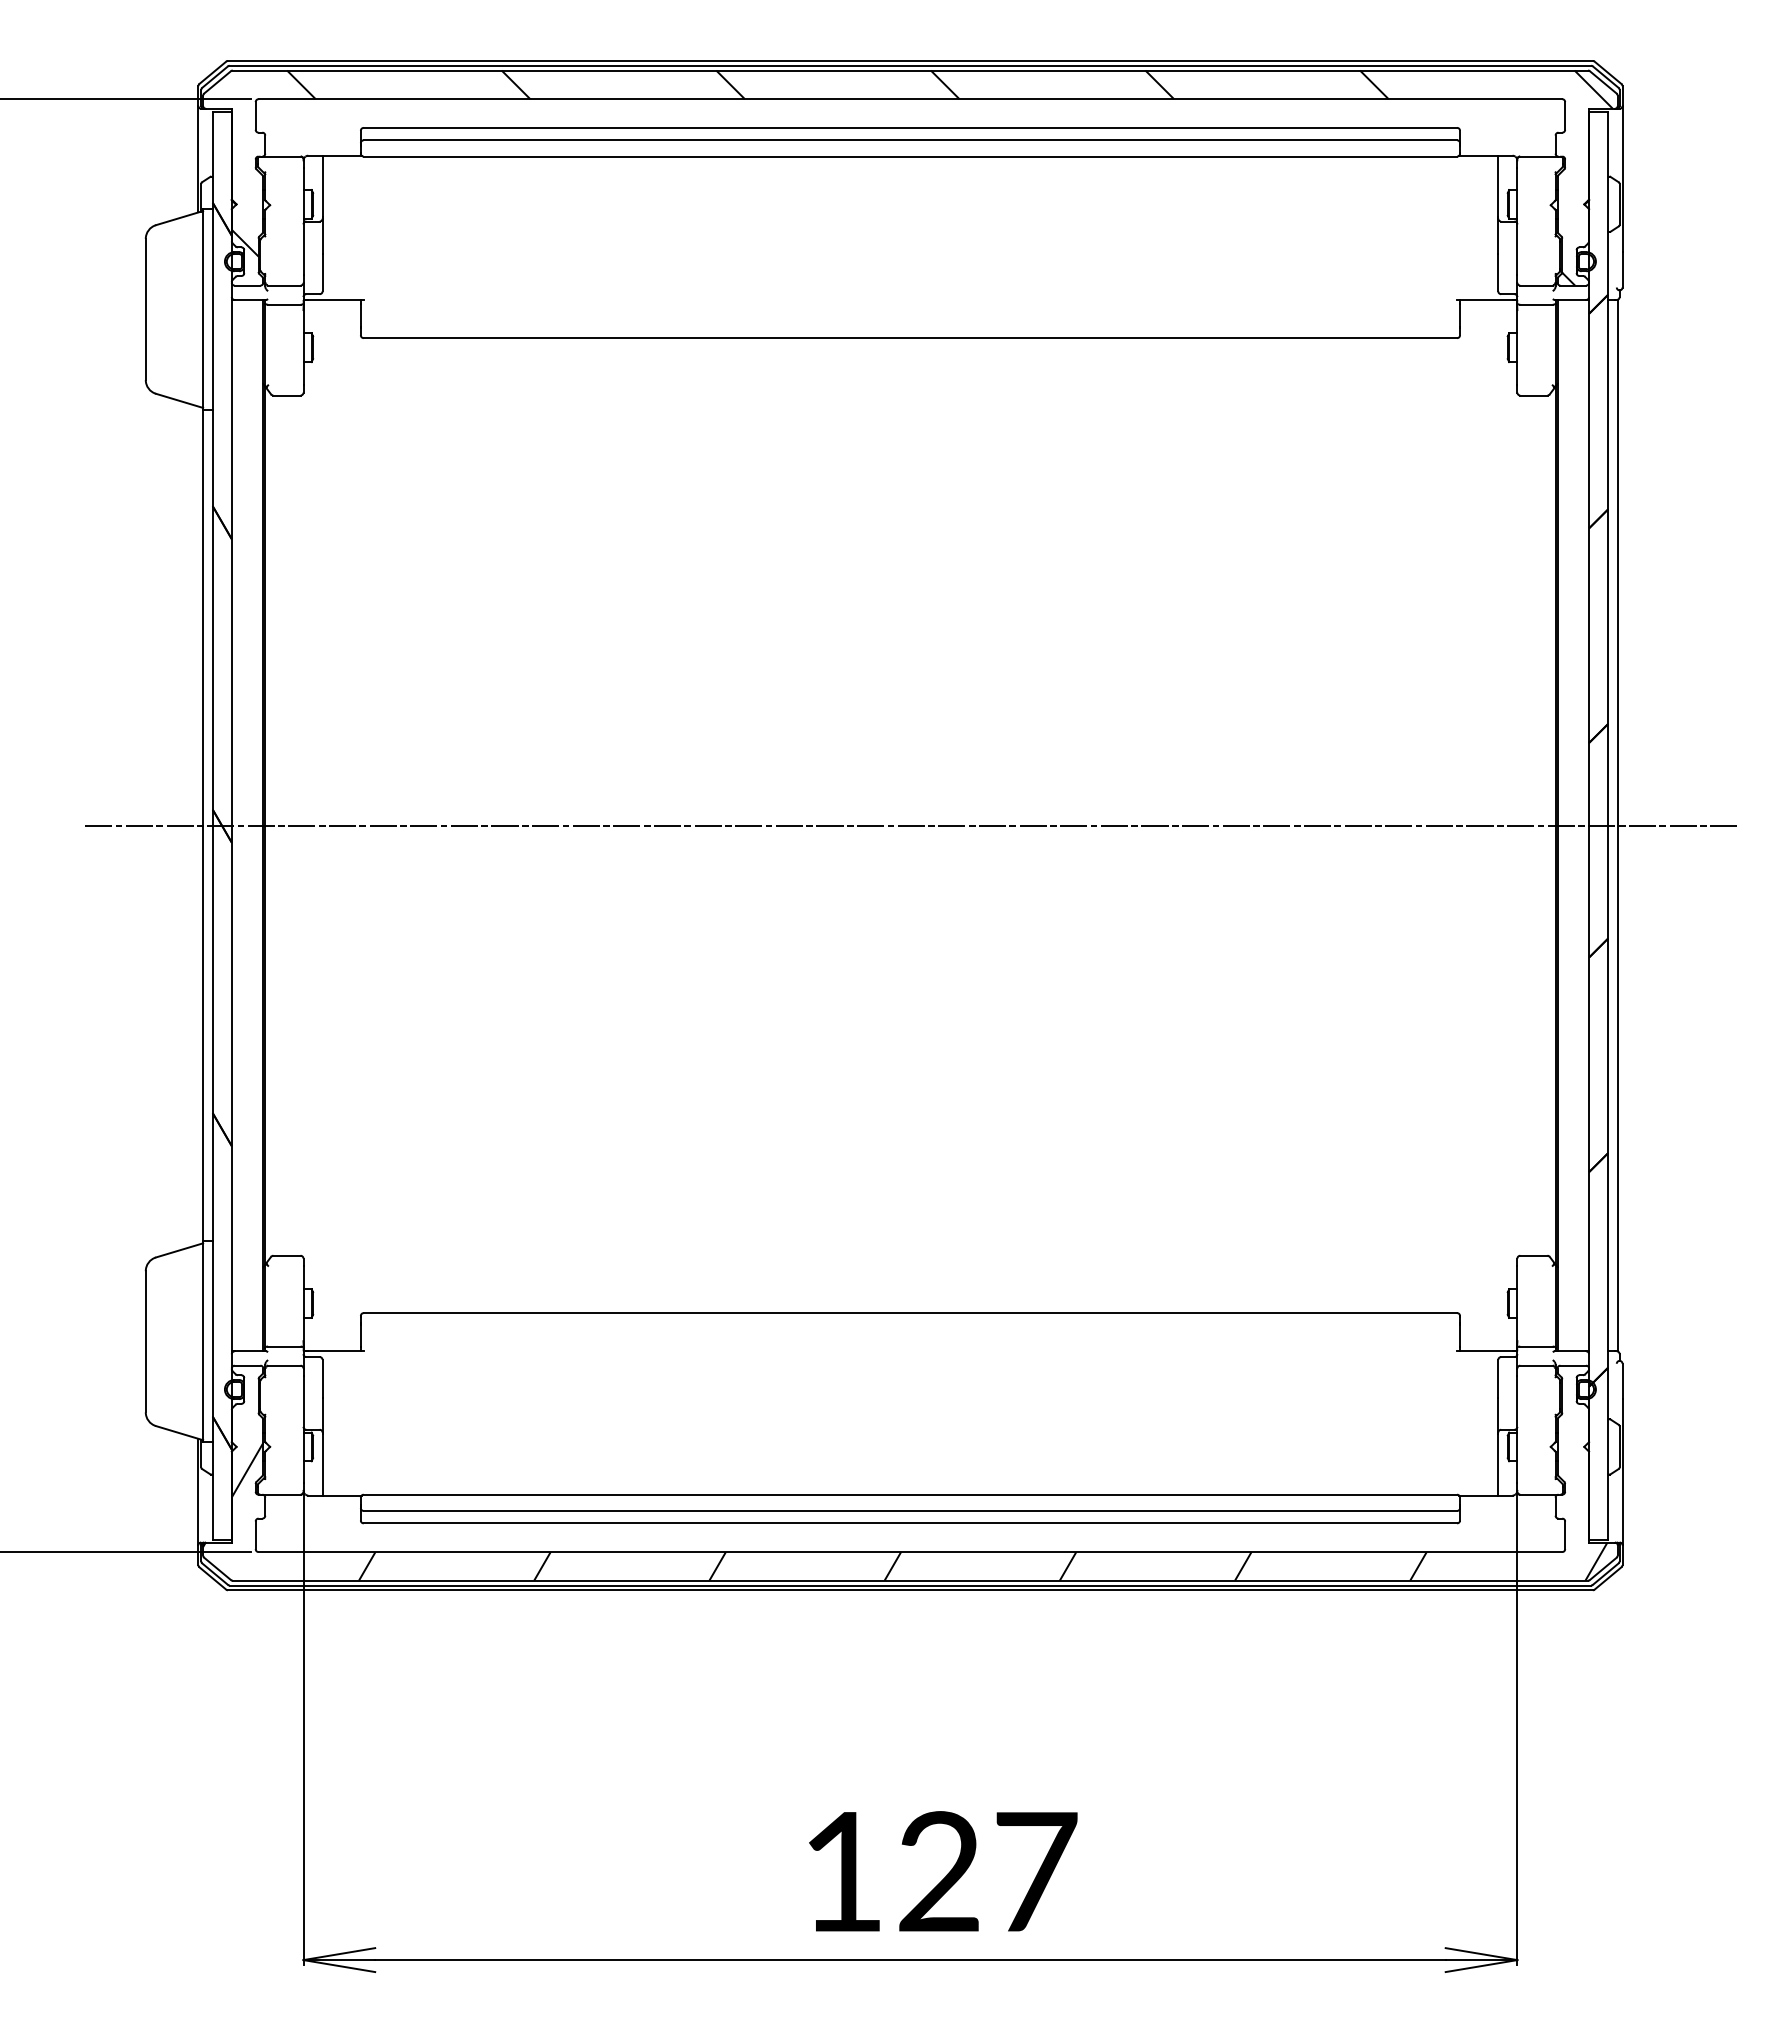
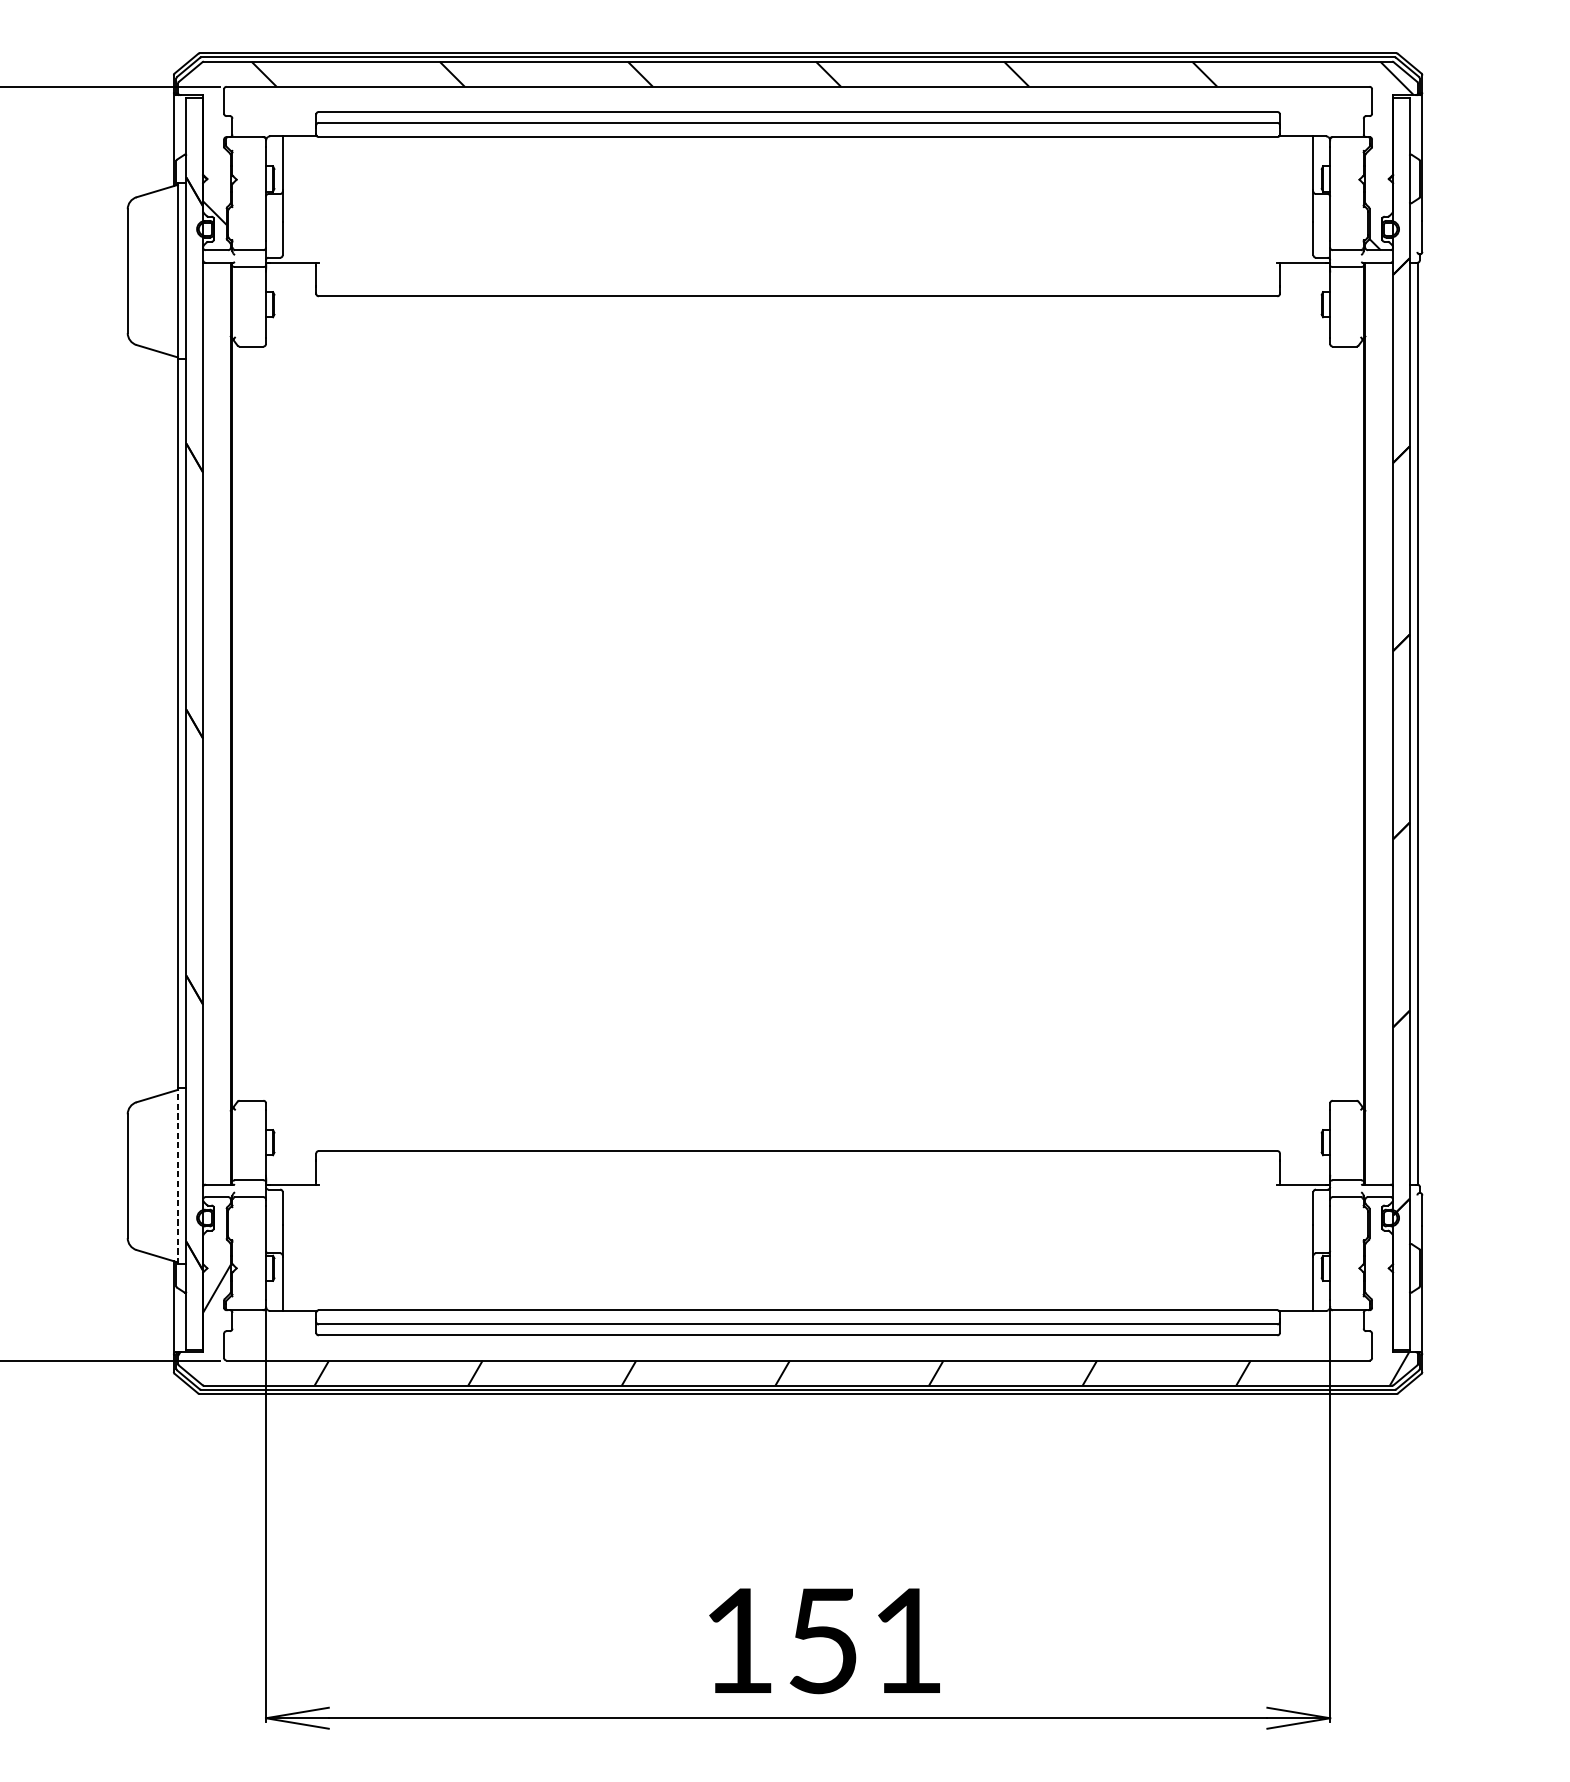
line: (910, 825) -> (798, 723), removed
line: (203, 1341) -> (178, 1175), solid -> dashed
text: (988, 1871) -> (866, 1640), 127 -> 151

